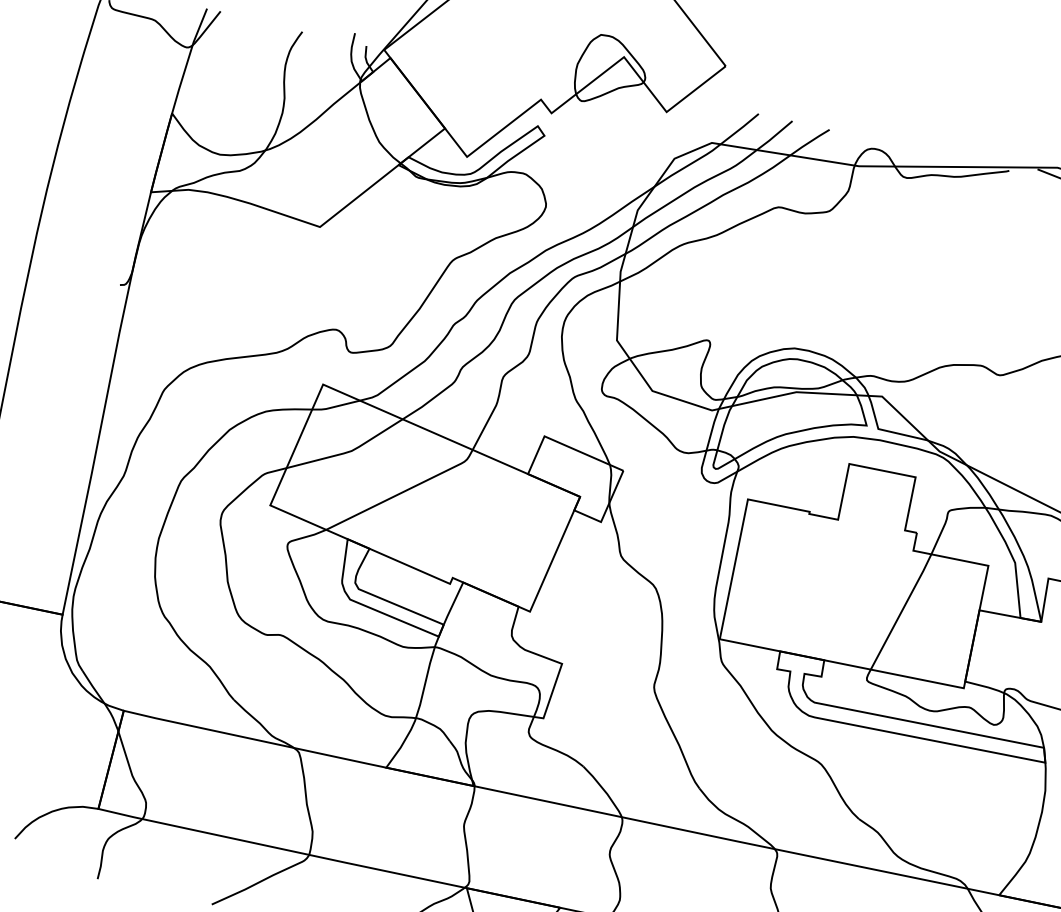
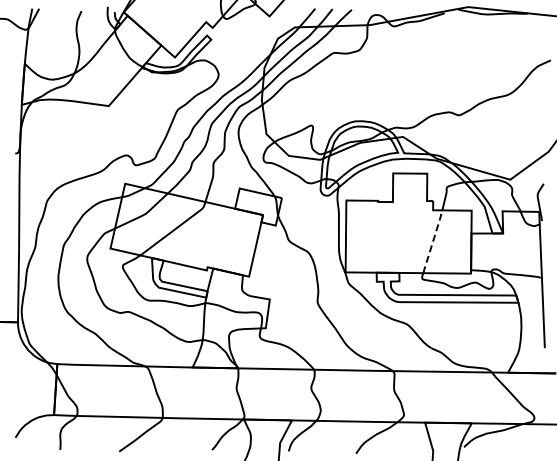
line: (902, 611) -> (433, 241), solid -> dashed

